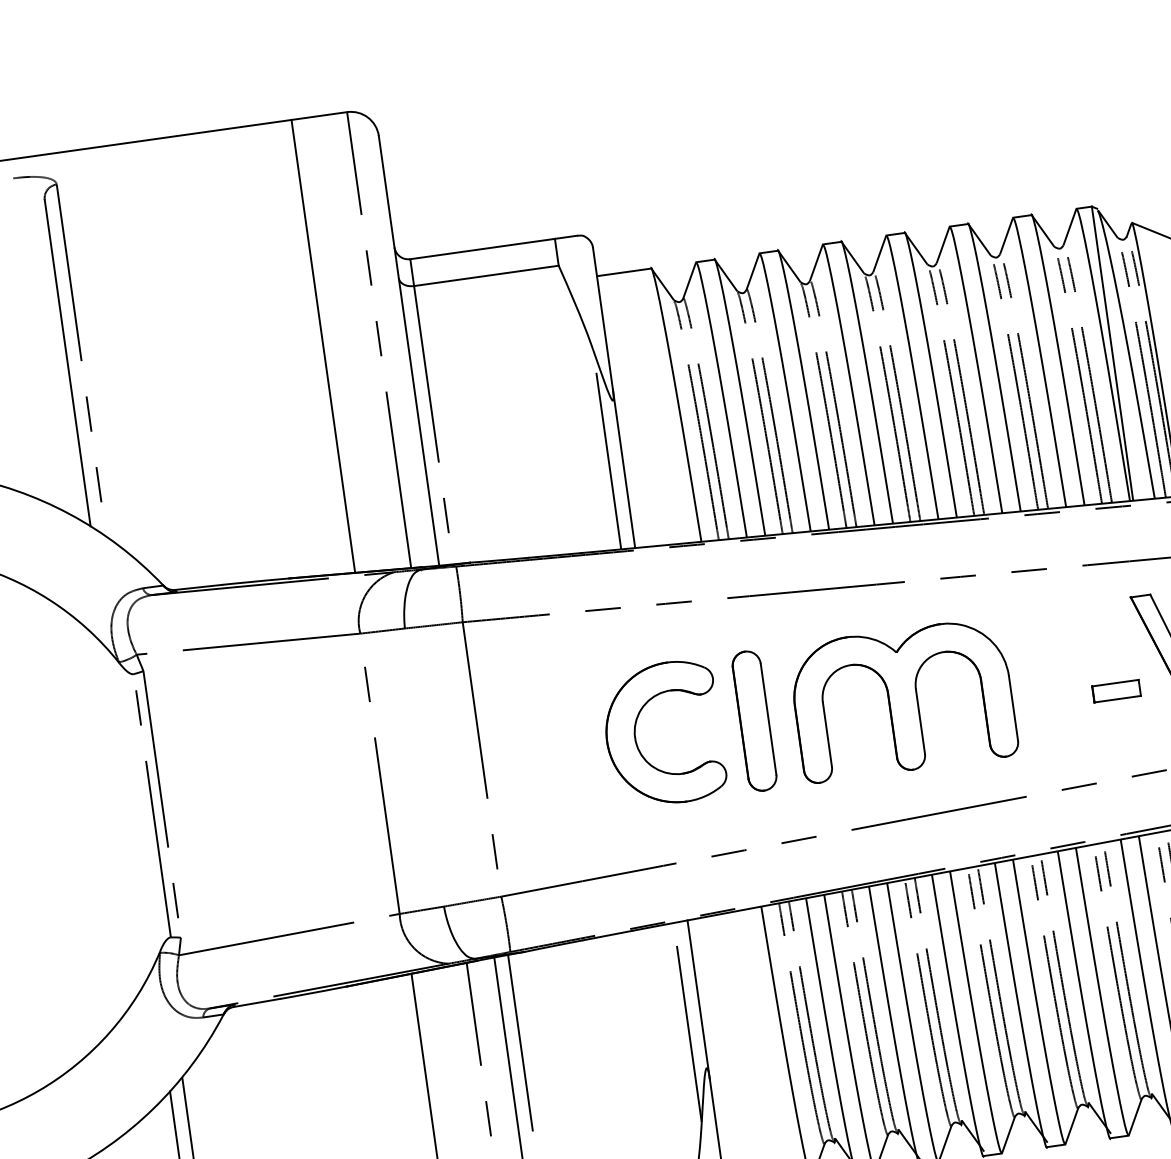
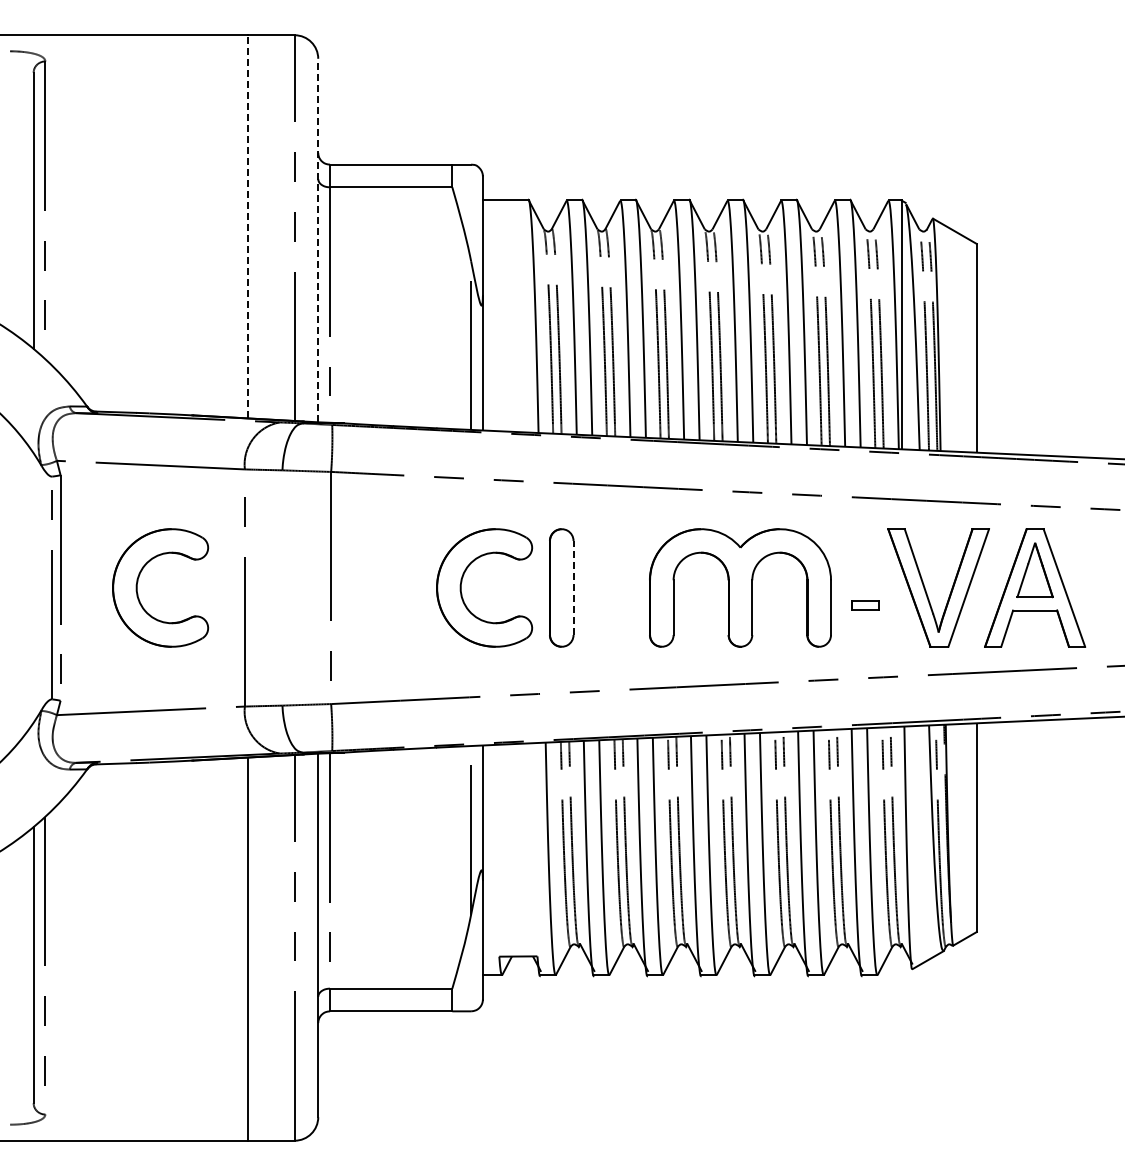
line: (323, 346) -> (247, 226), solid -> dashed
line: (409, 350) -> (318, 240), solid -> dashed
part: (1116, 691) -> (865, 605), size x0.7
part: (903, 699) -> (740, 587), moved
line: (768, 718) -> (573, 587), solid -> dashed
part: (253, 784) -> (138, 582), added

